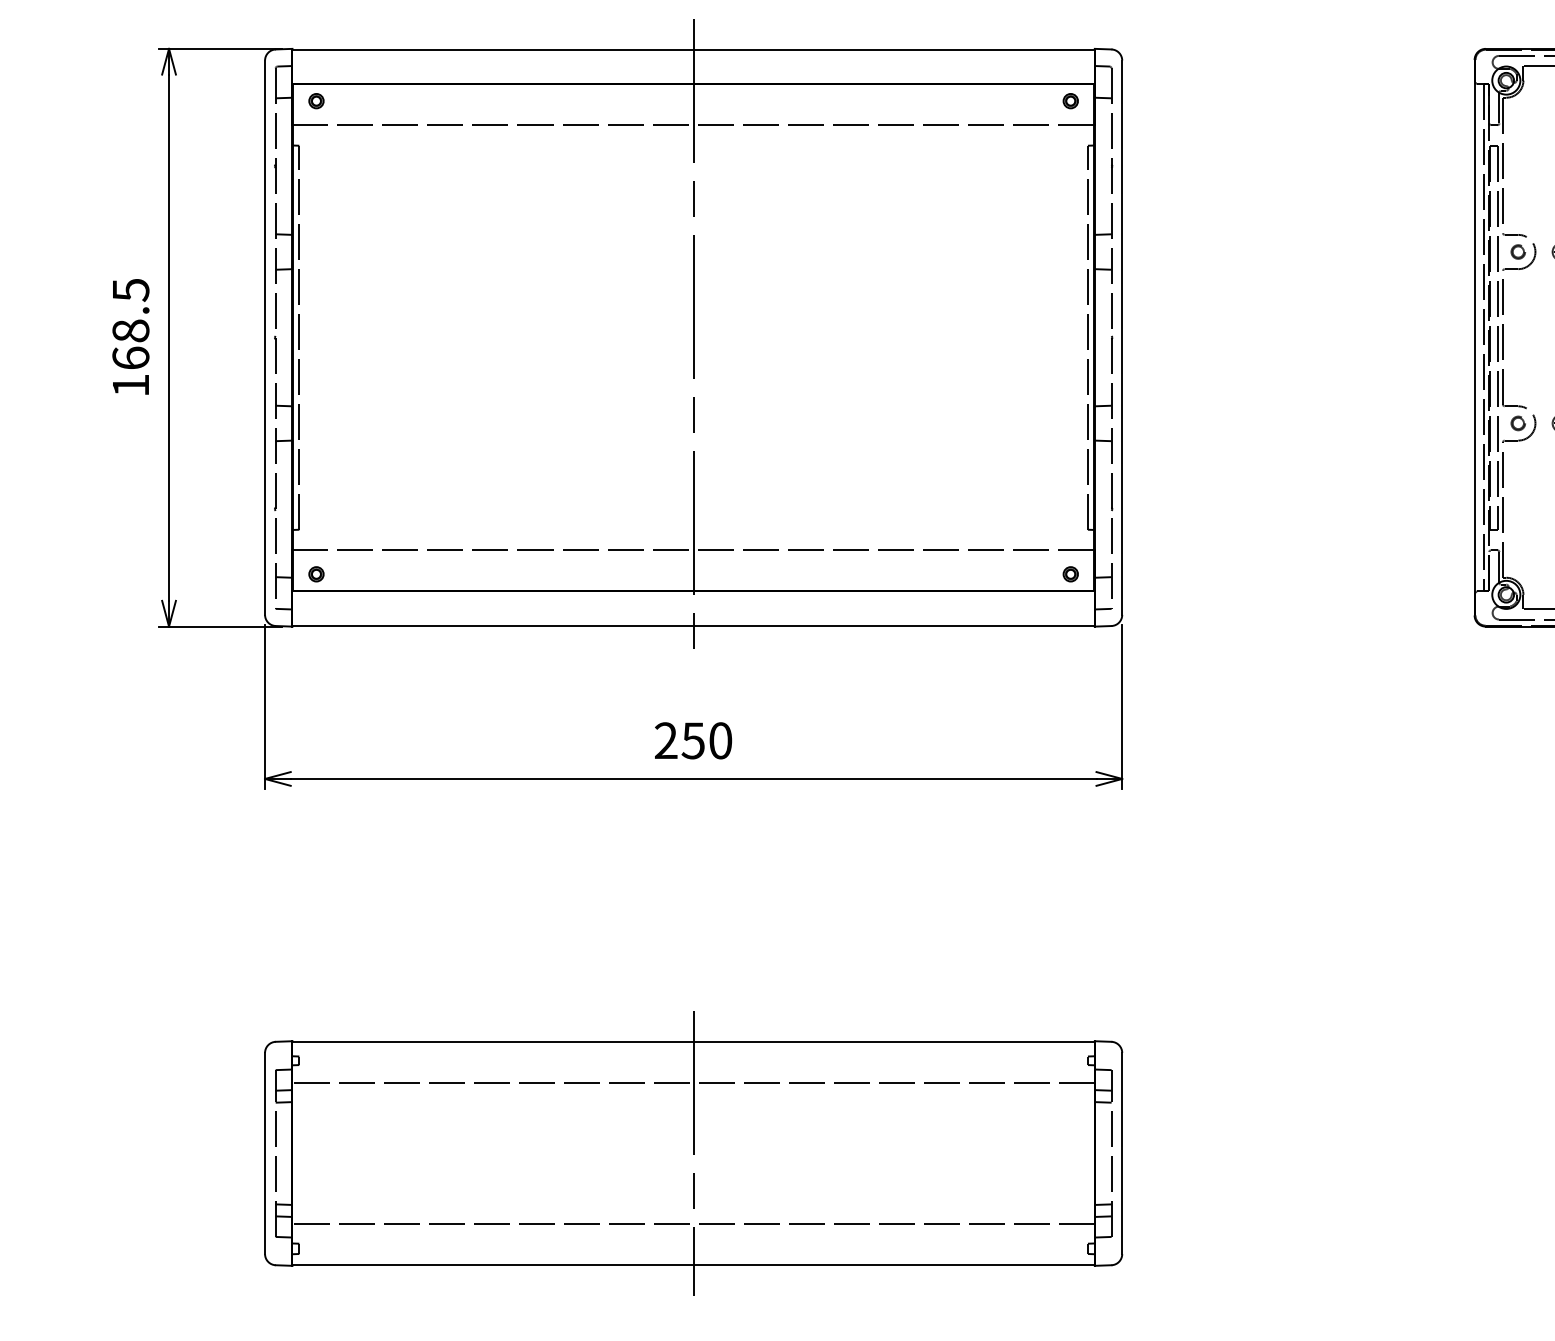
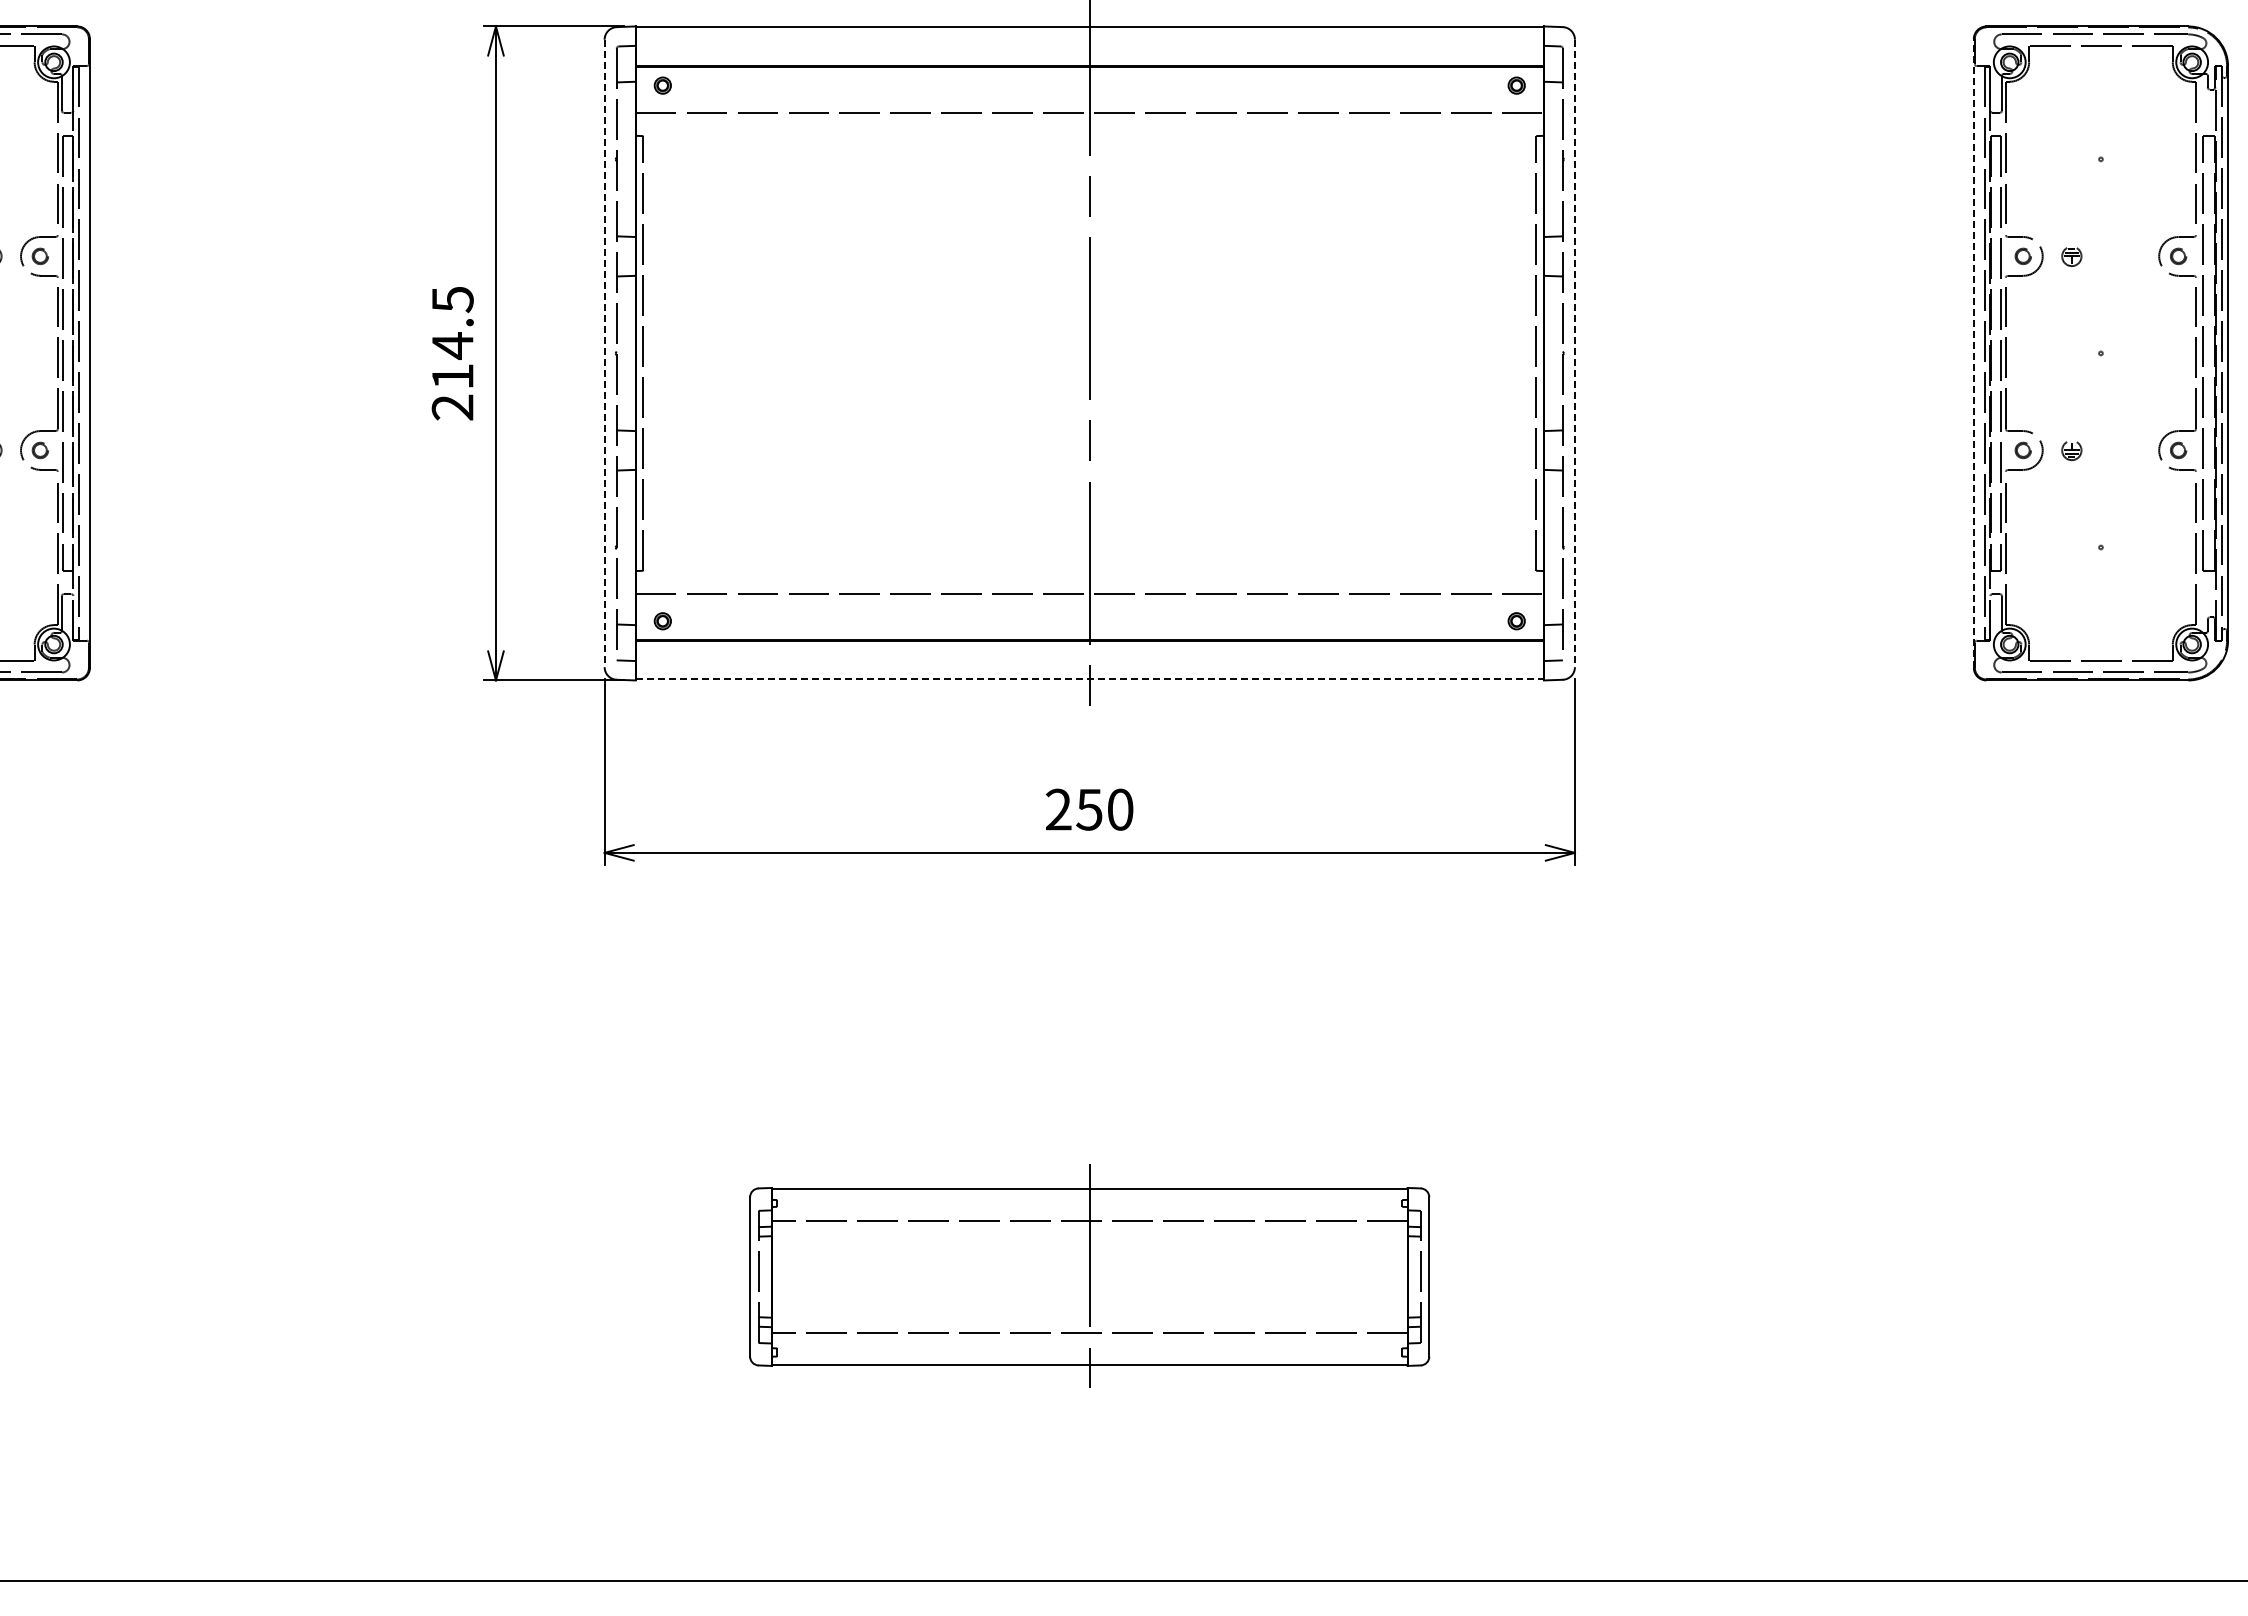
line: (1474, 336) -> (1973, 352), solid -> dashed
line: (264, 337) -> (604, 353), solid -> dashed
line: (1121, 337) -> (1574, 353), solid -> dashed
text: (130, 358) -> (452, 376), 168.5 -> 214.5
line: (694, 625) -> (1090, 679), solid -> dashed
part: (693, 1153) -> (1089, 1276), size x0.7

